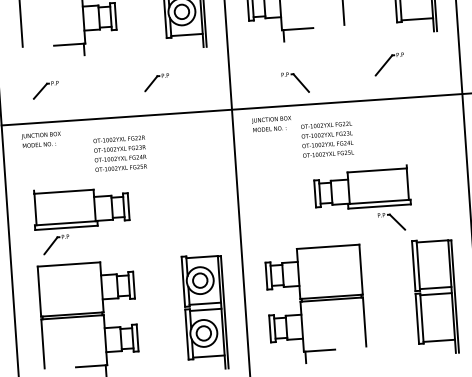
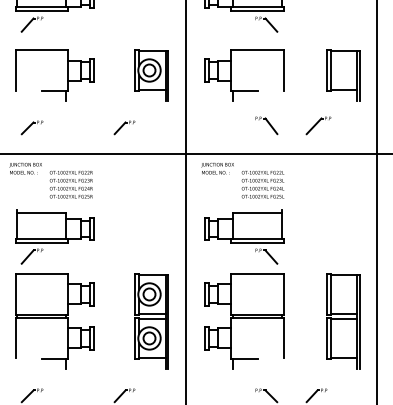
part: (295, 82) -> (266, 125), moved
text: (119, 153) -> (70, 184), moved
part: (363, 199) -> (244, 236), moved

